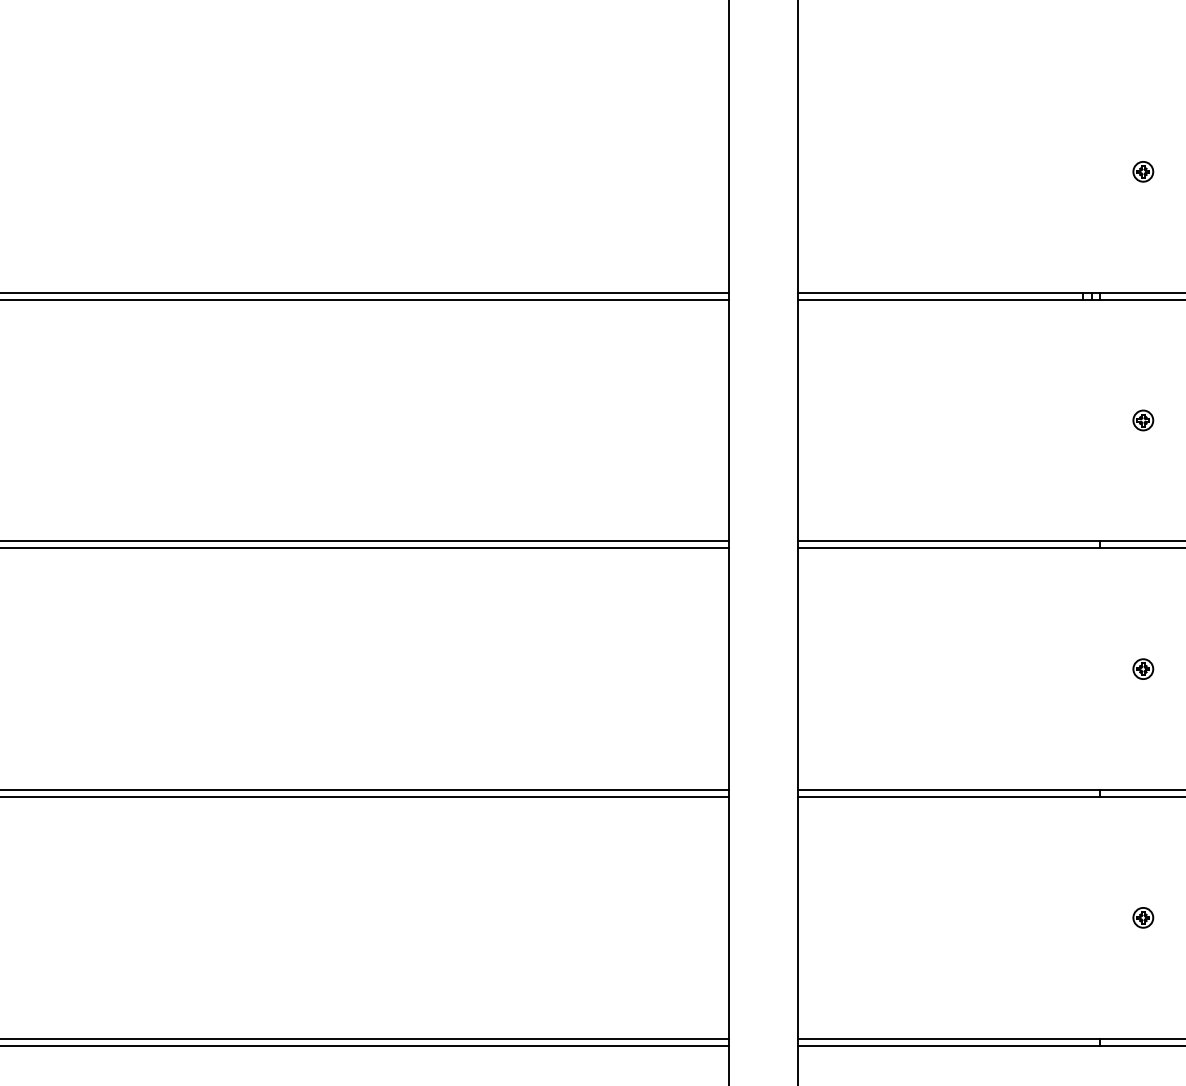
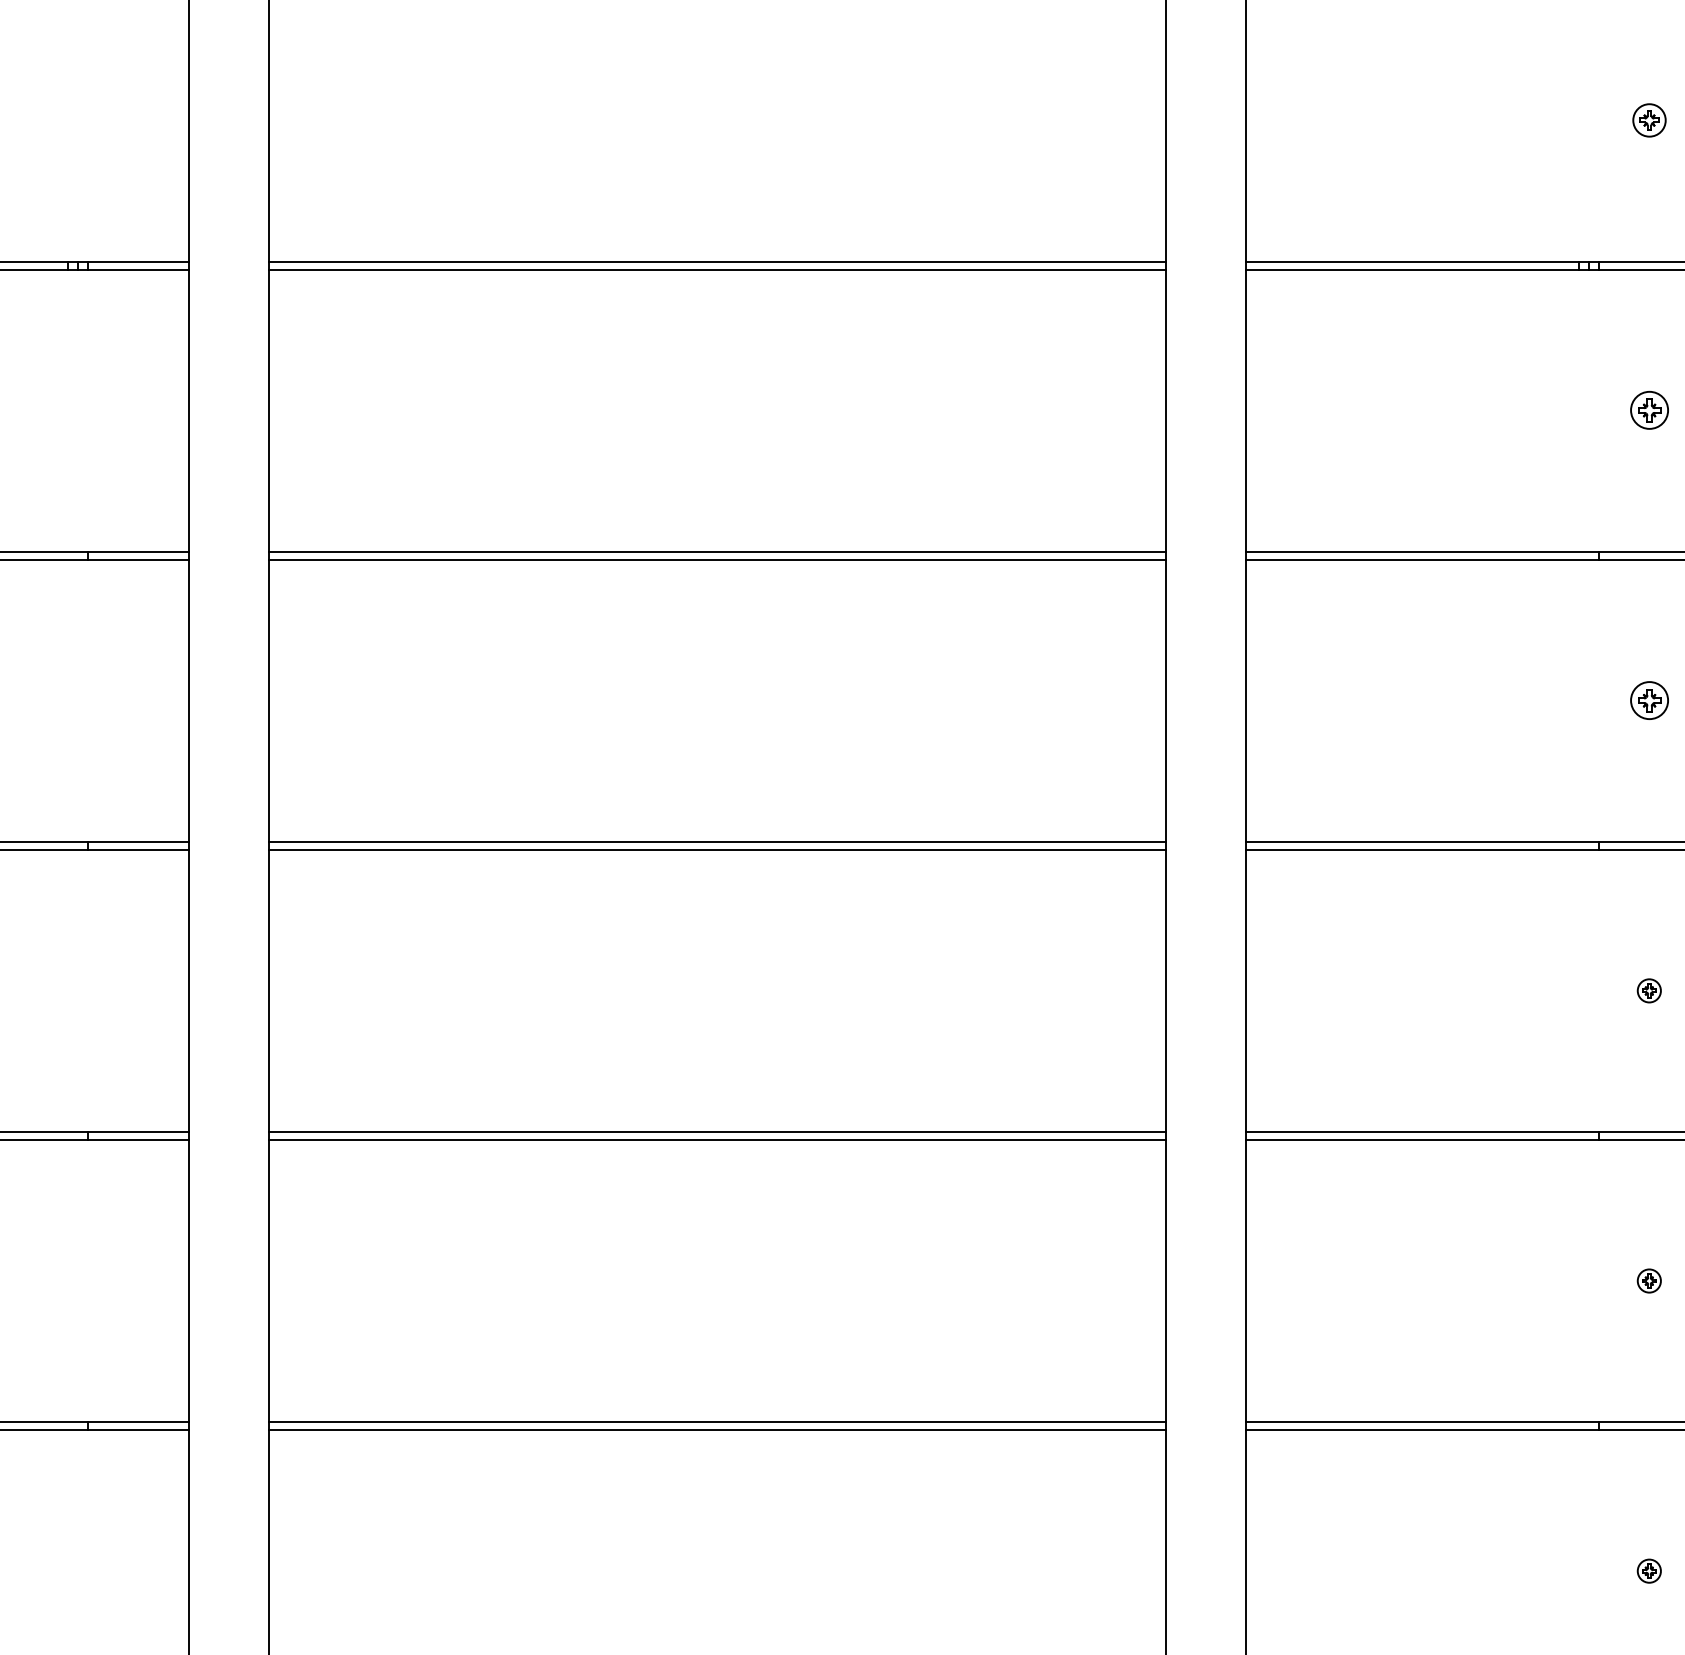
part: (1142, 171) -> (1648, 120), size x1.4
part: (1142, 420) -> (1648, 410), size x1.6
part: (1142, 668) -> (1648, 700), size x1.6

